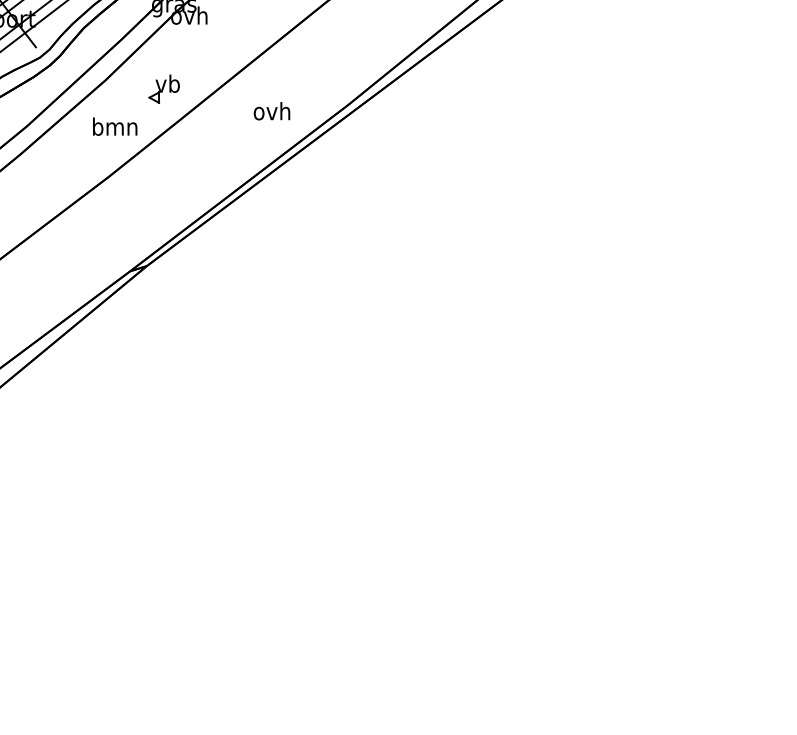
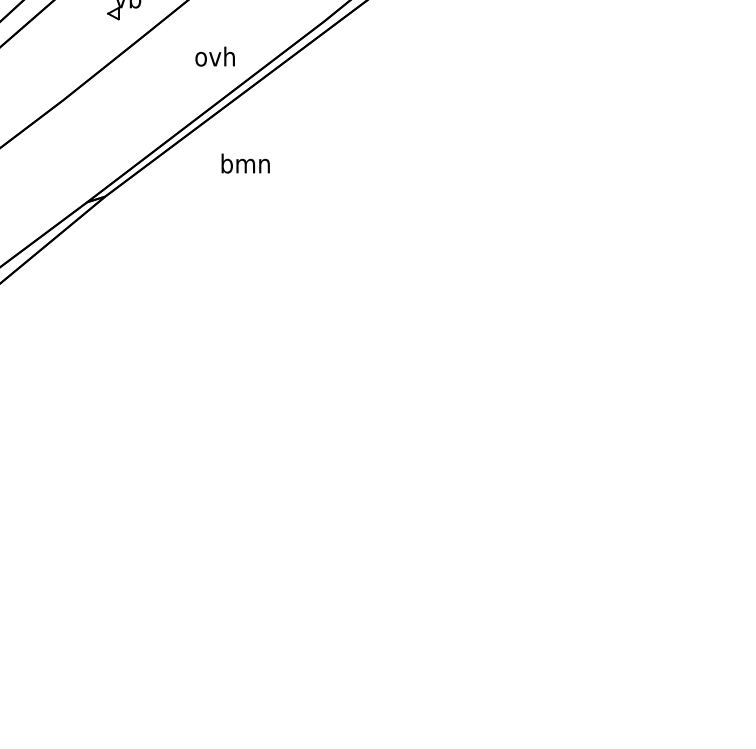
text: (271, 111) -> (214, 56), moved
text: (115, 126) -> (246, 163), moved

